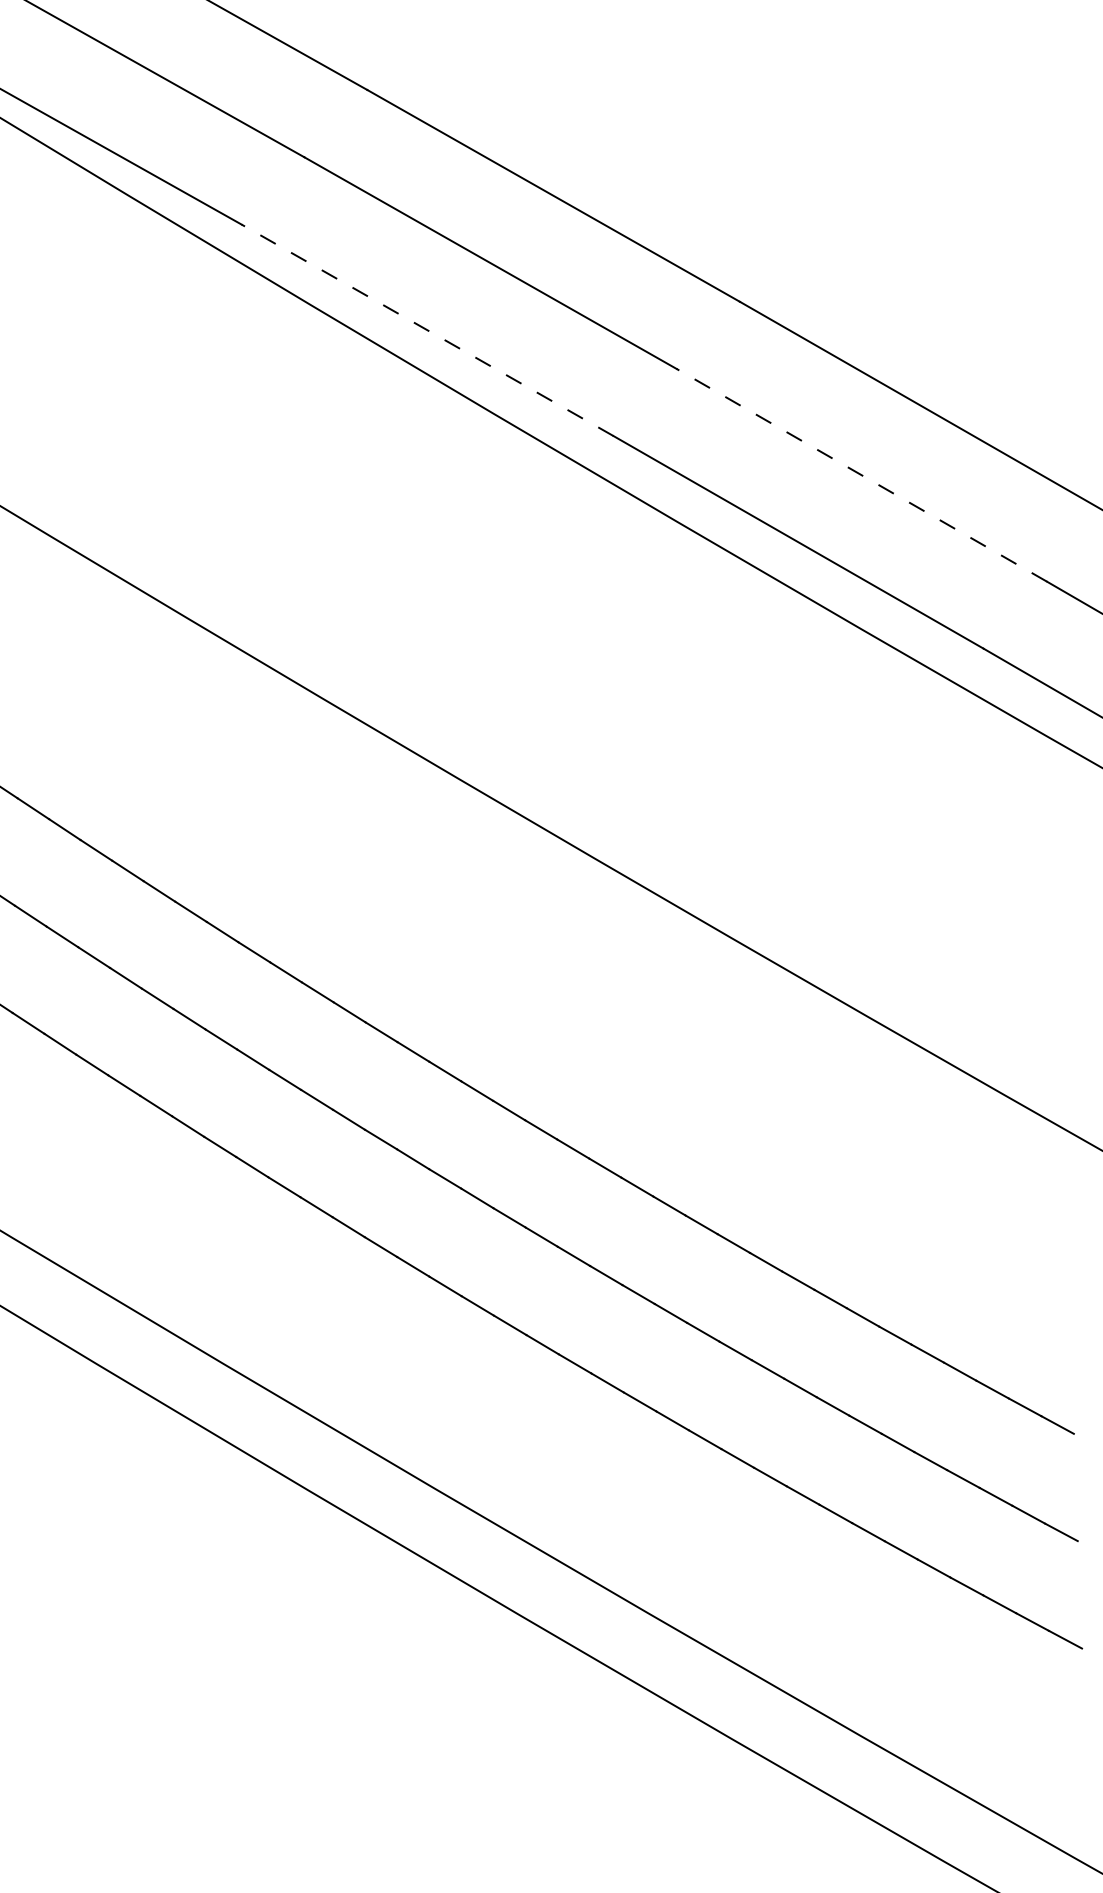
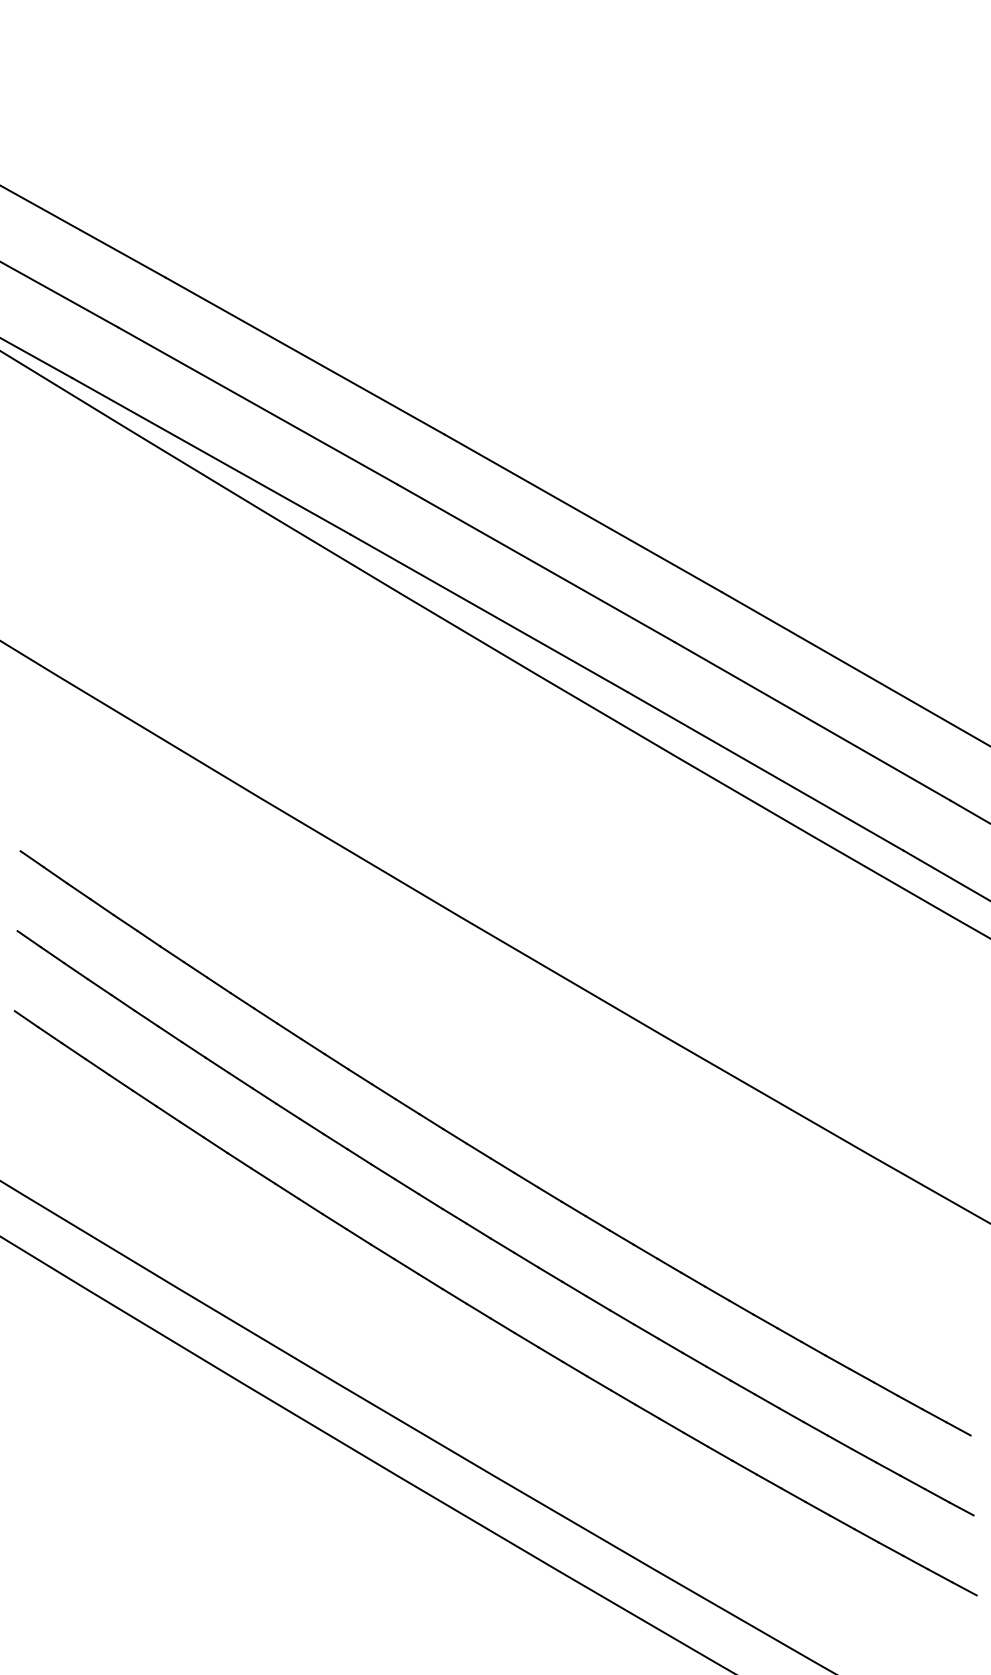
line: (426, 330) -> (488, 613), dashed -> solid
line: (861, 475) -> (812, 721), dashed -> solid

